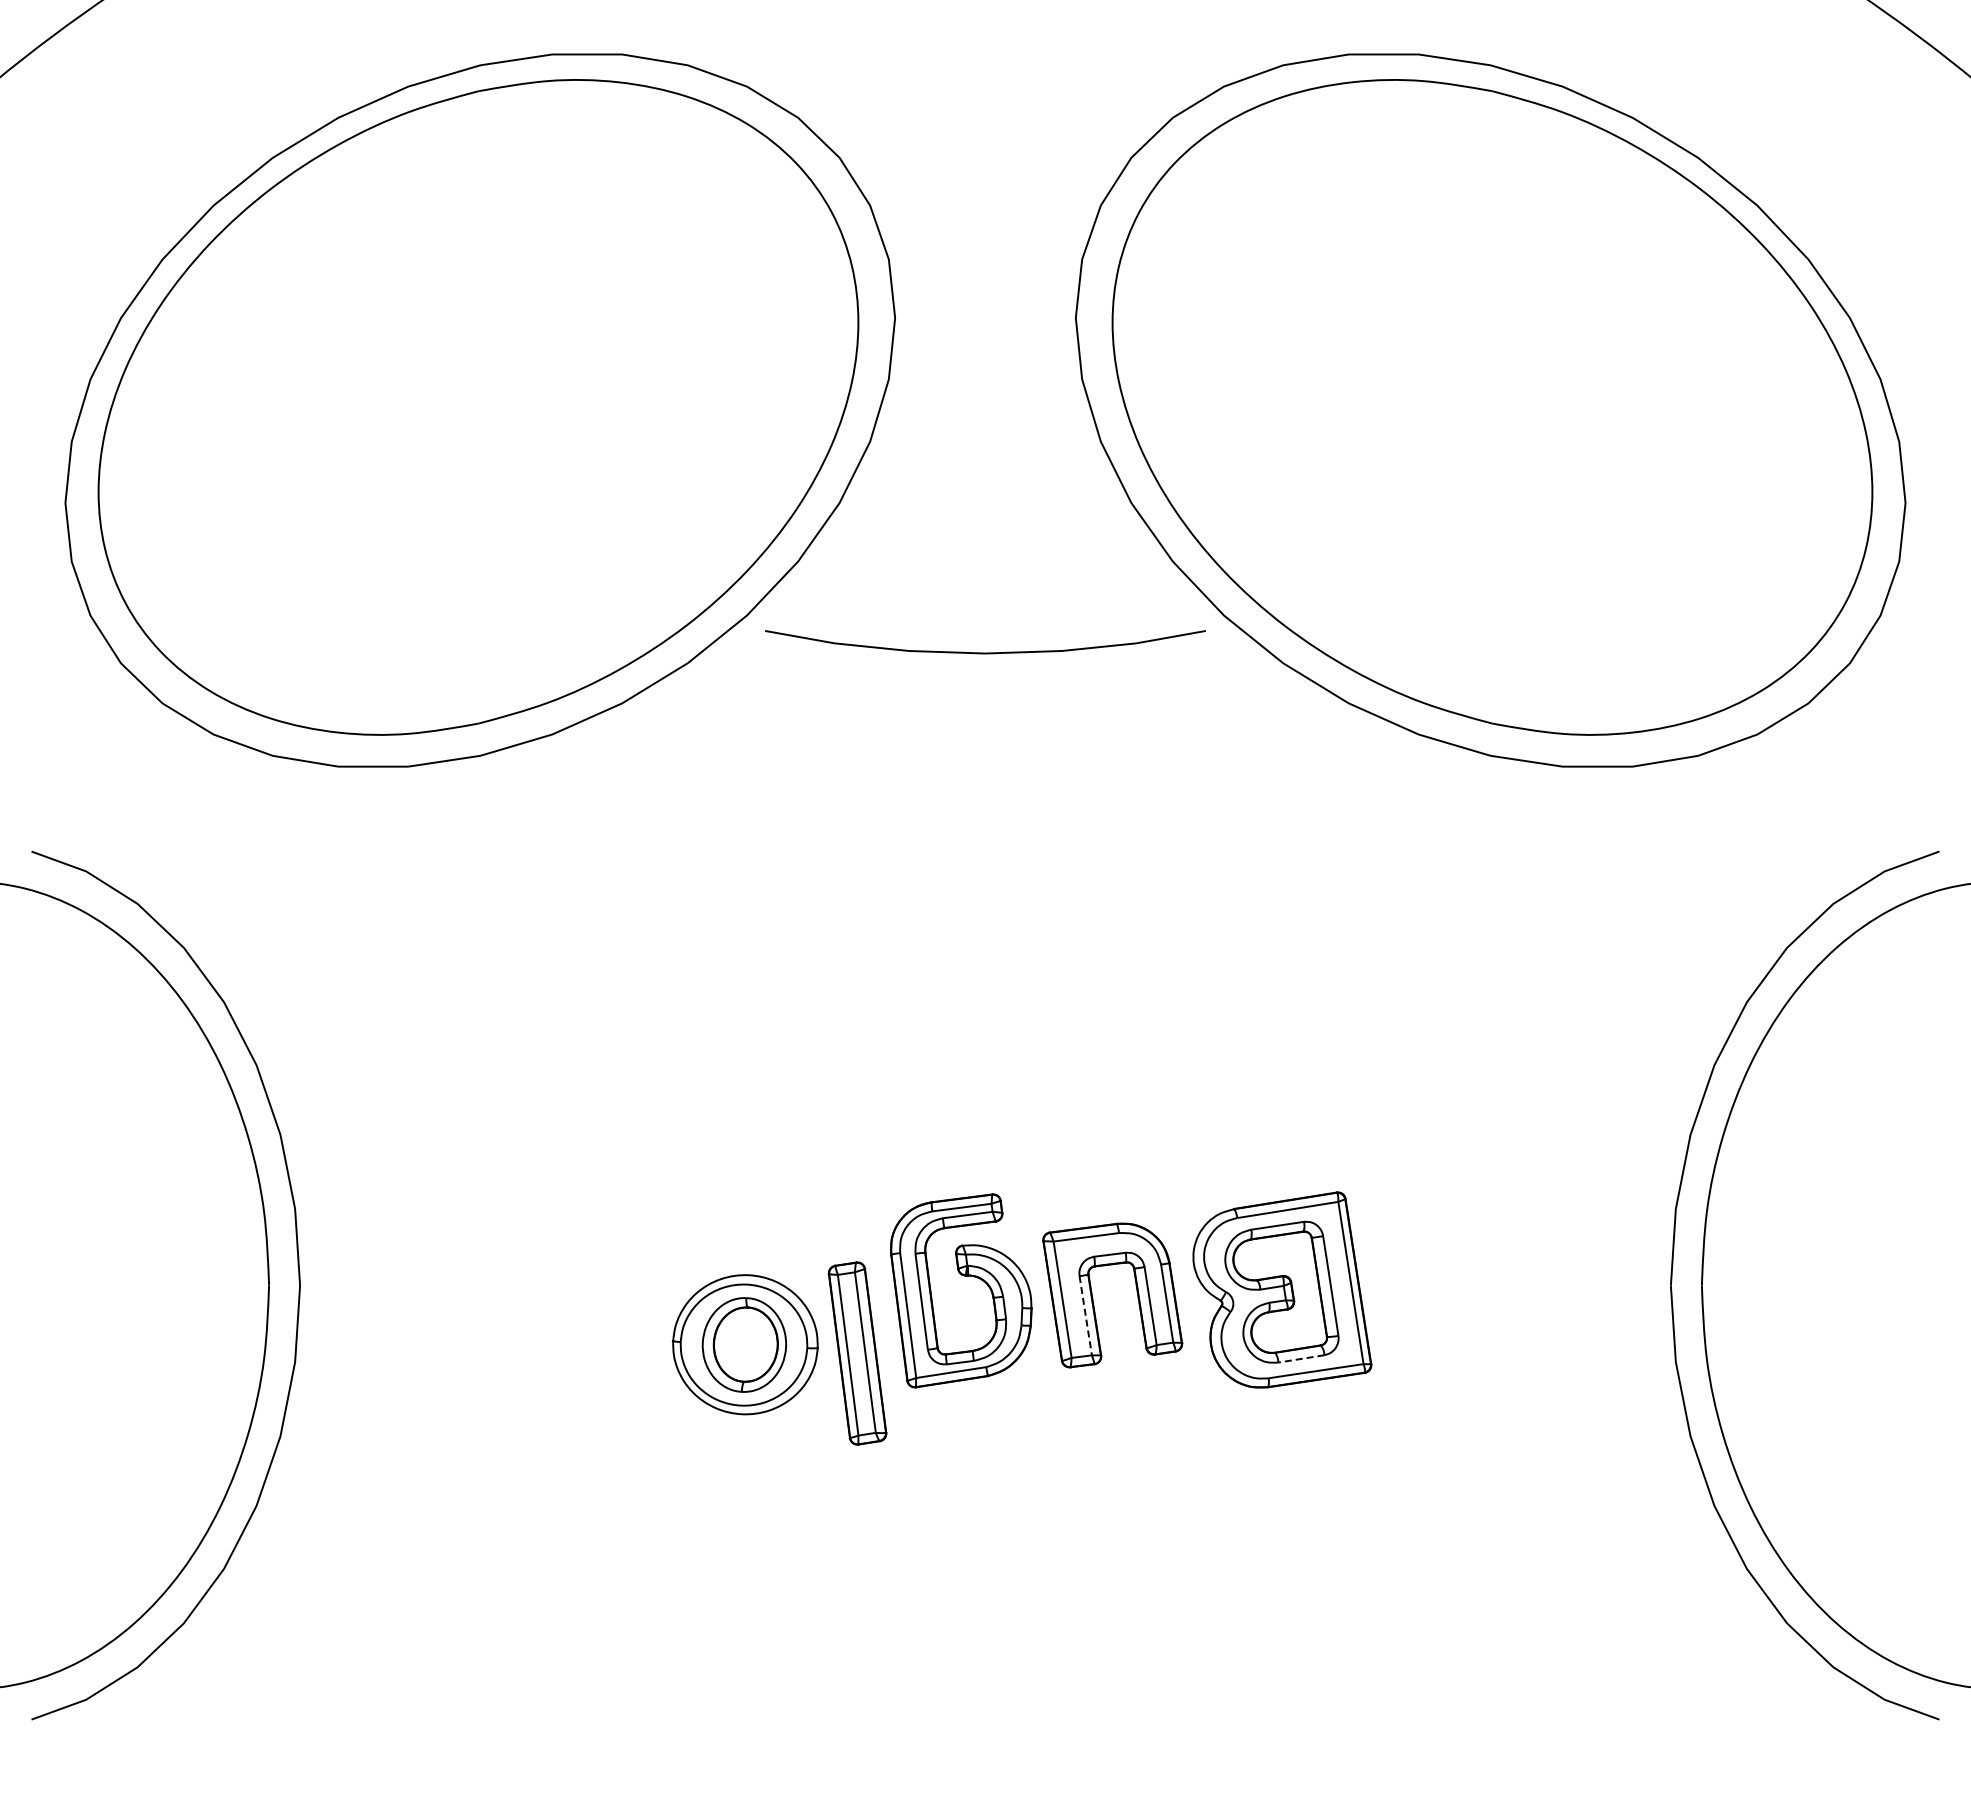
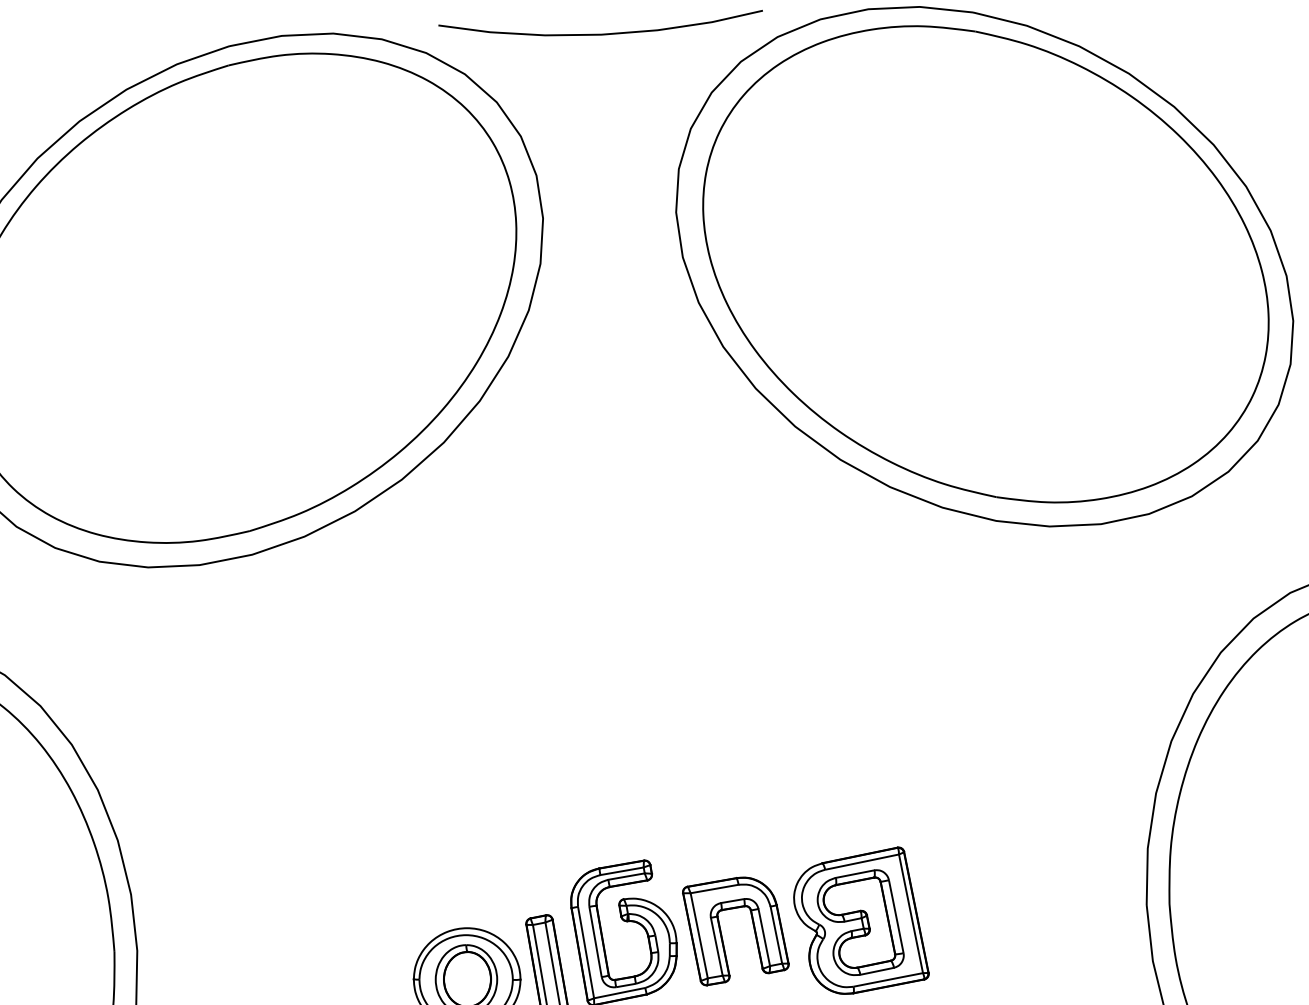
curve: (985, 652) -> (601, 33), moved
line: (1085, 1316) -> (716, 947), dashed -> solid
line: (1300, 1358) -> (876, 971), dashed -> solid

